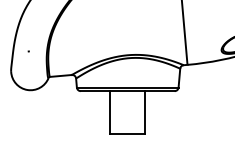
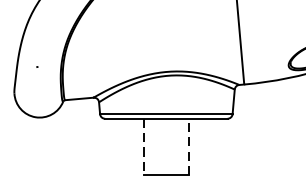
line: (110, 112) -> (143, 146), solid -> dashed
line: (145, 112) -> (189, 146), solid -> dashed

